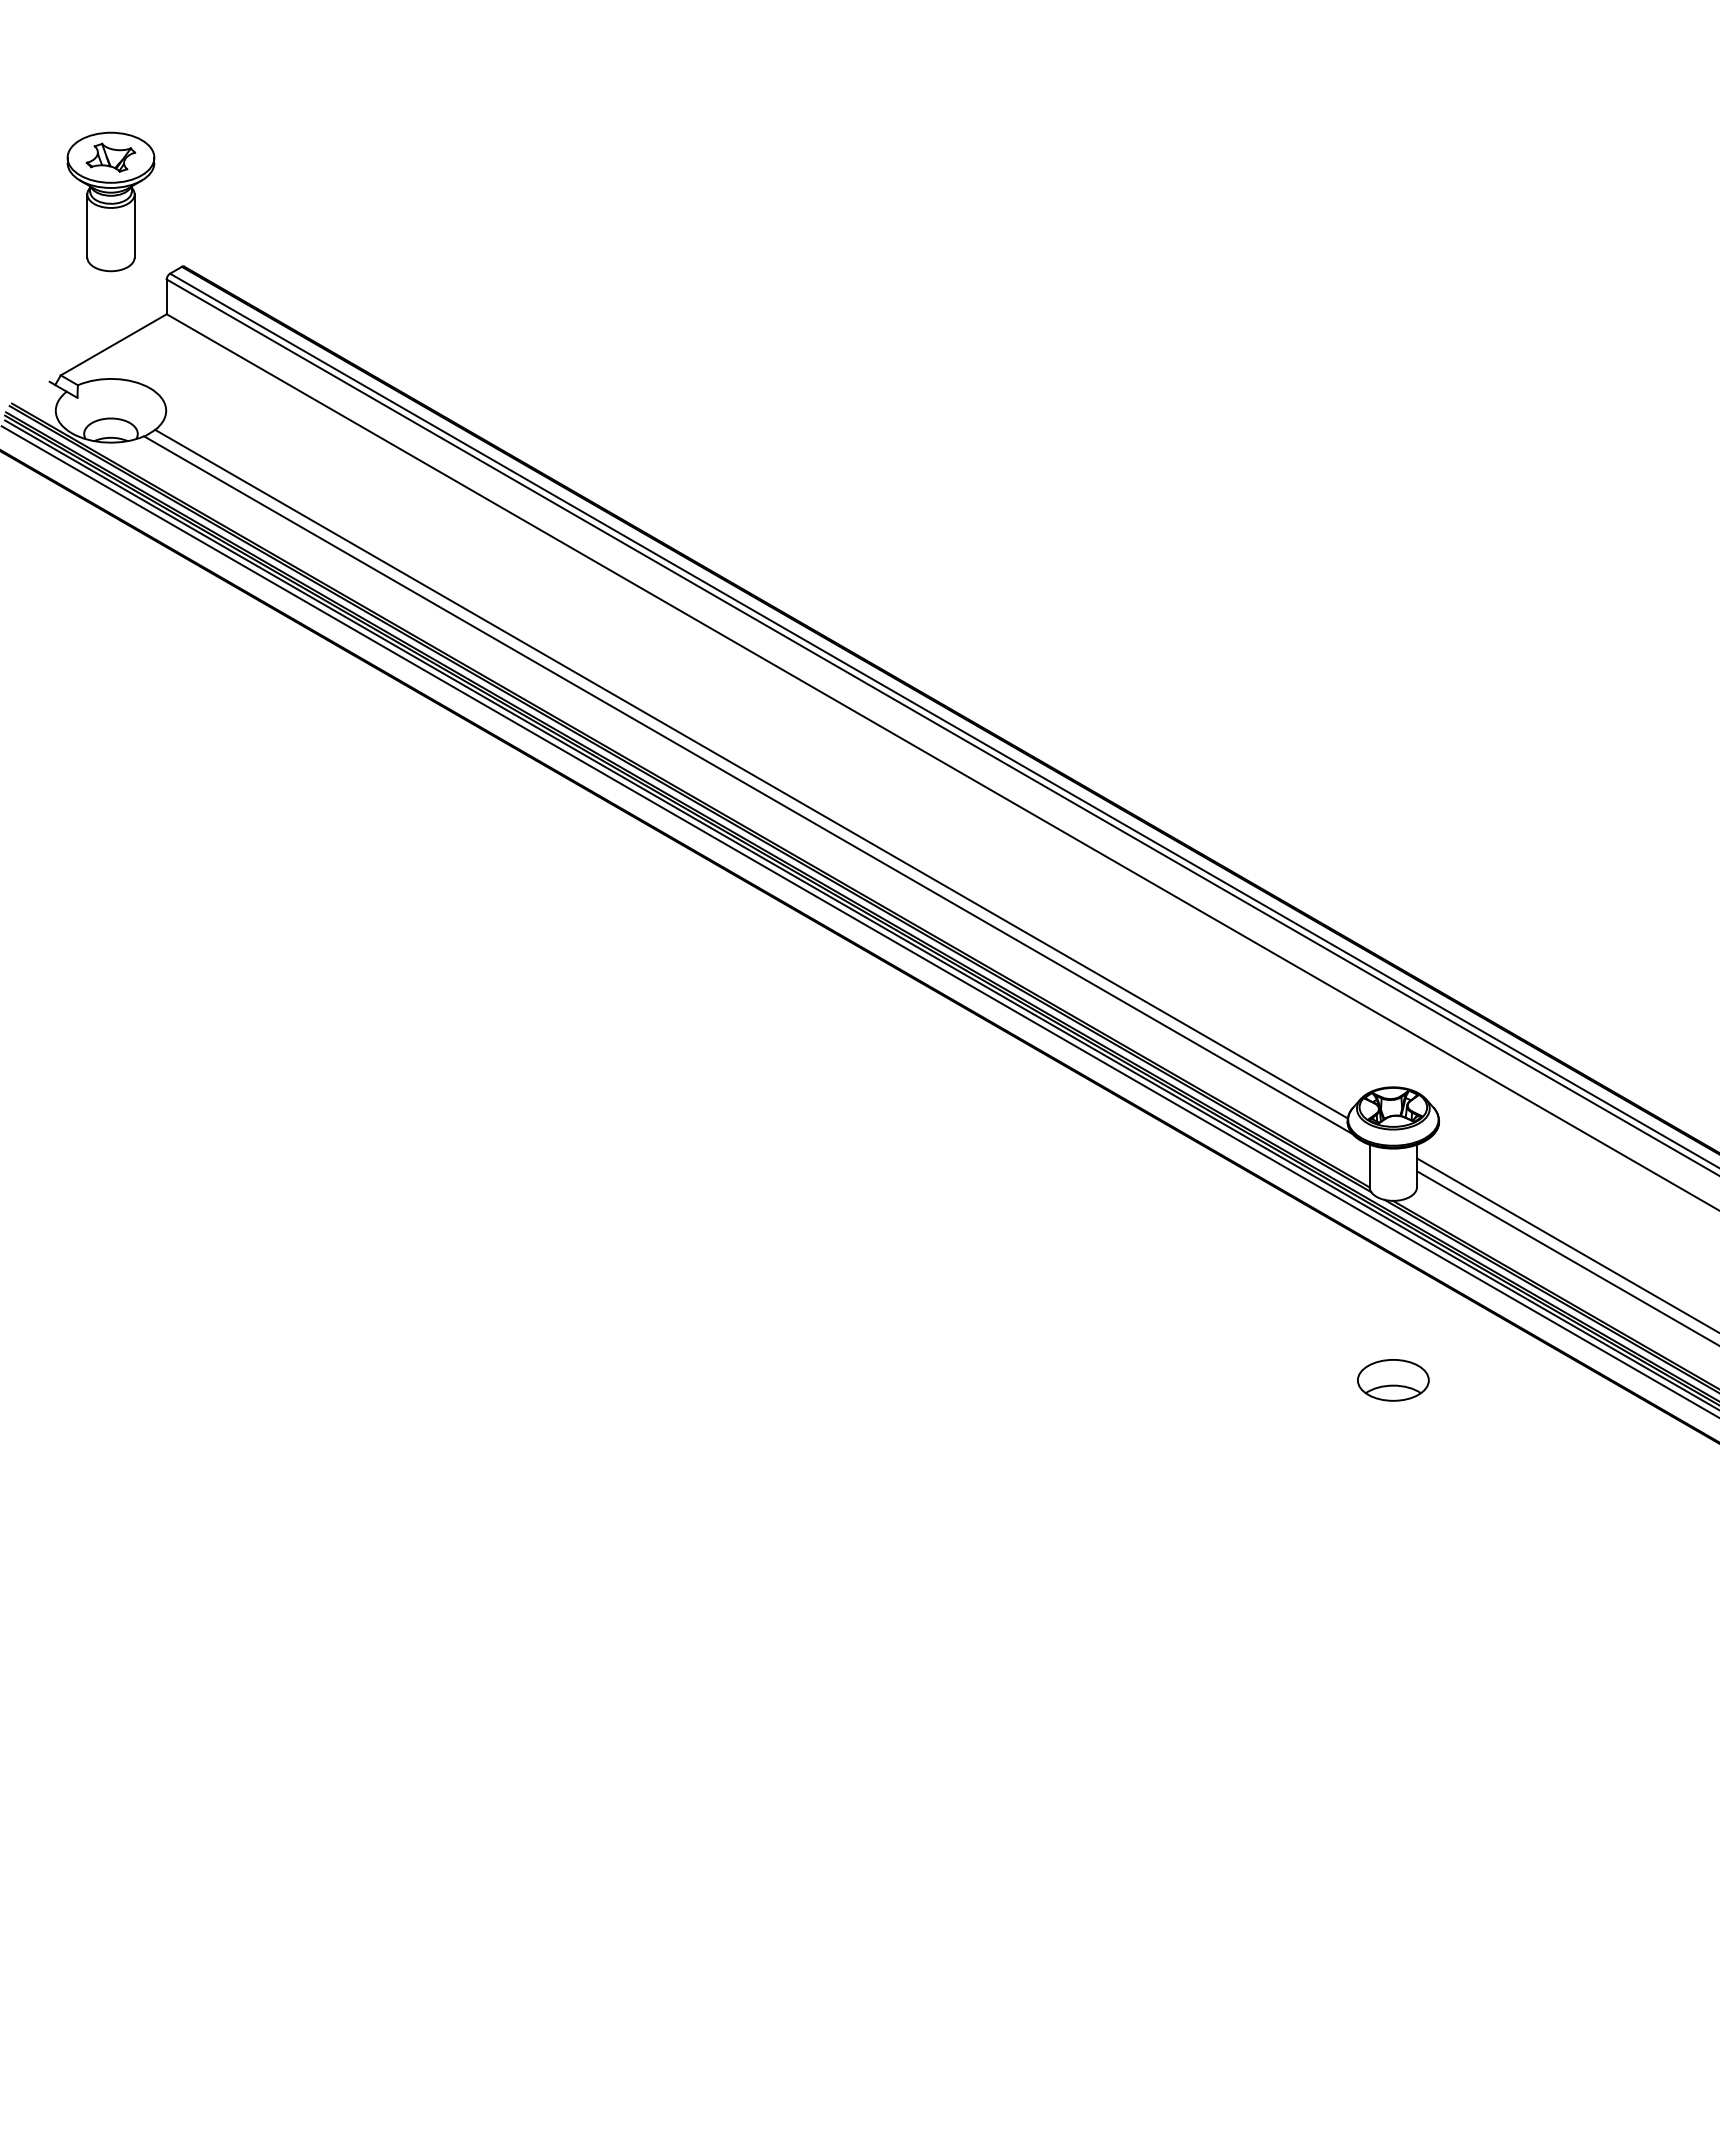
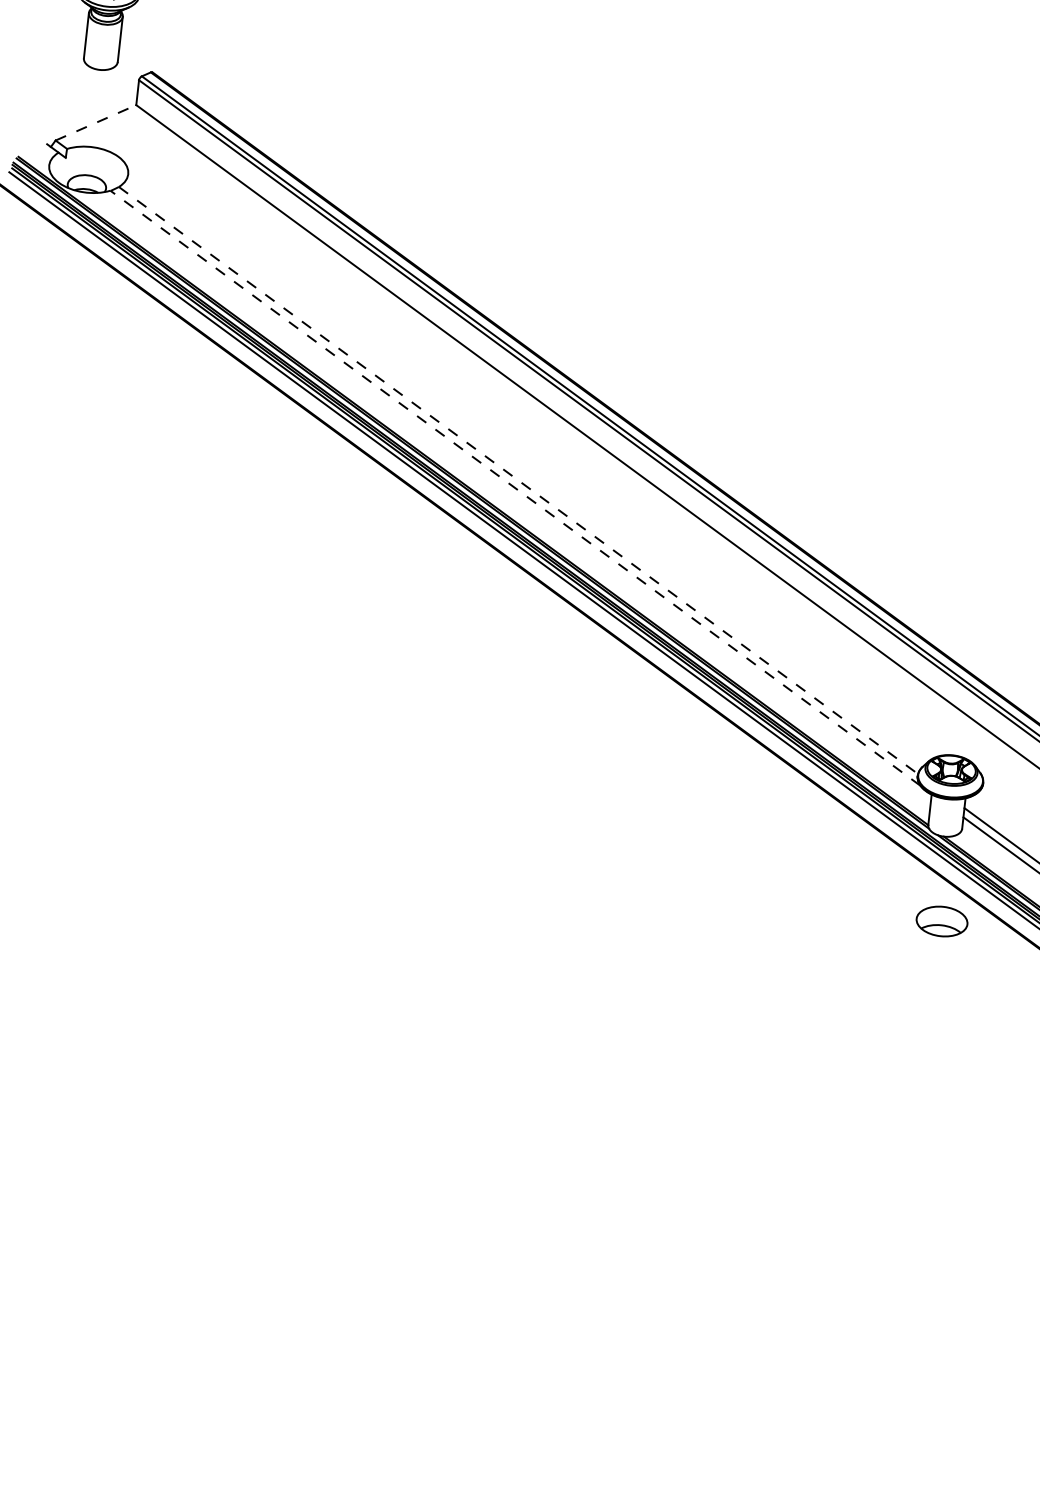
line: (114, 344) -> (96, 122), solid -> dashed
line: (751, 774) -> (518, 480), solid -> dashed
line: (748, 785) -> (515, 488), solid -> dashed
part: (1393, 1380) -> (942, 921), moved

